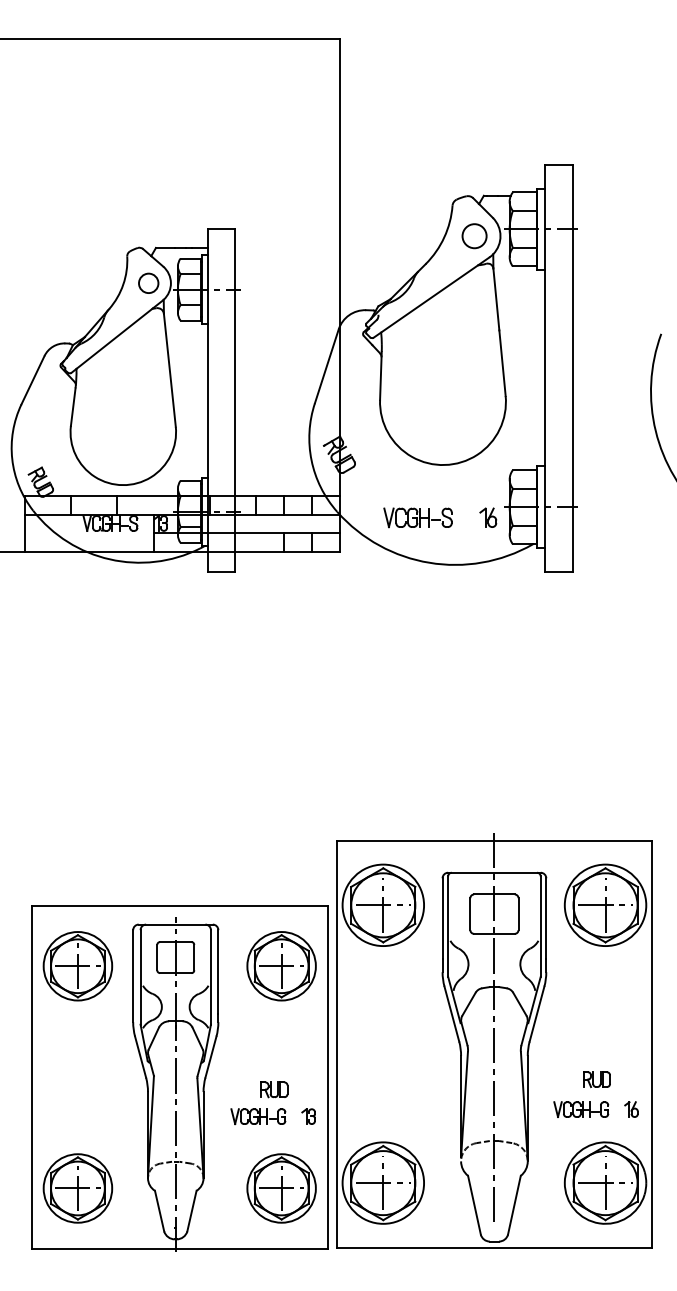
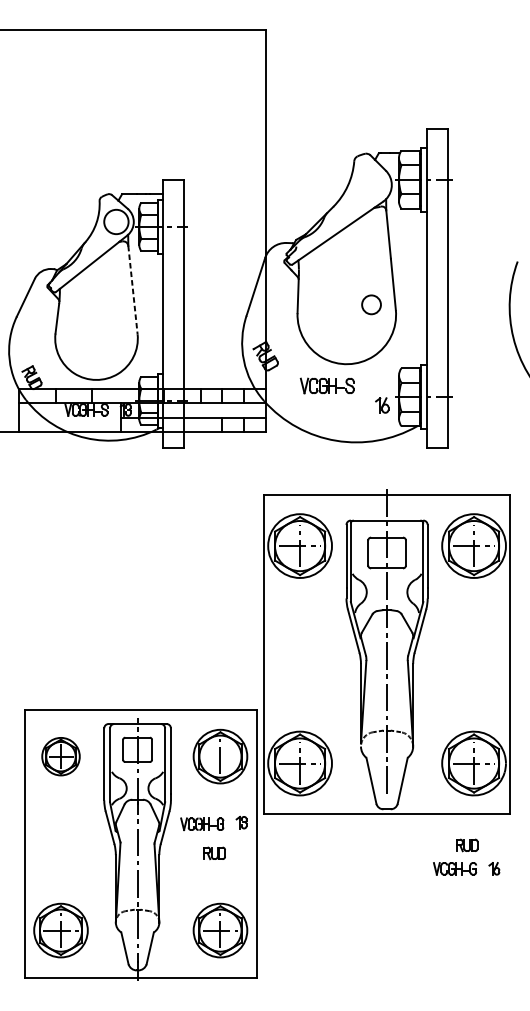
circle: (474, 236) -> (371, 305), moved
circle: (148, 283) -> (116, 222), size x1.6
line: (169, 370) -> (132, 290), solid -> dashed
part: (417, 517) -> (326, 385), moved
part: (77, 966) -> (60, 756), size x0.7
line: (281, 966) -> (220, 756), removed
part: (494, 1040) -> (387, 651), moved
part: (258, 1116) -> (202, 824), moved
part: (308, 1116) -> (241, 822), moved

